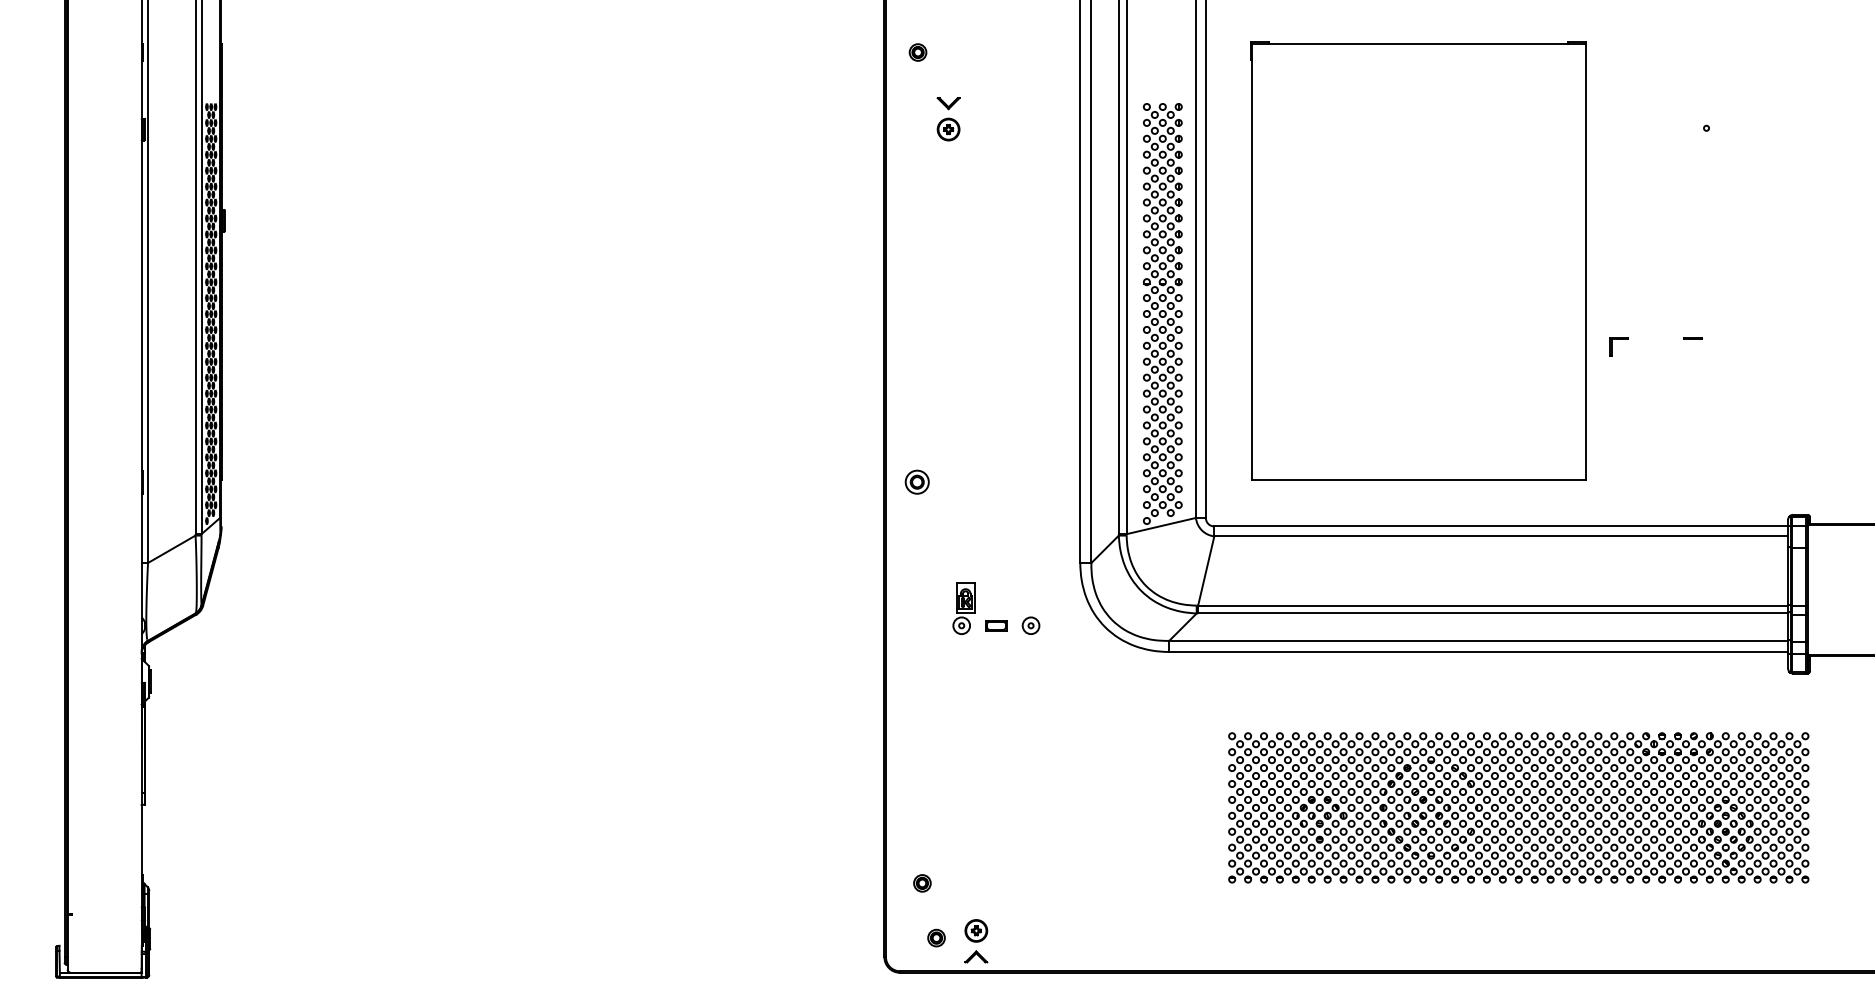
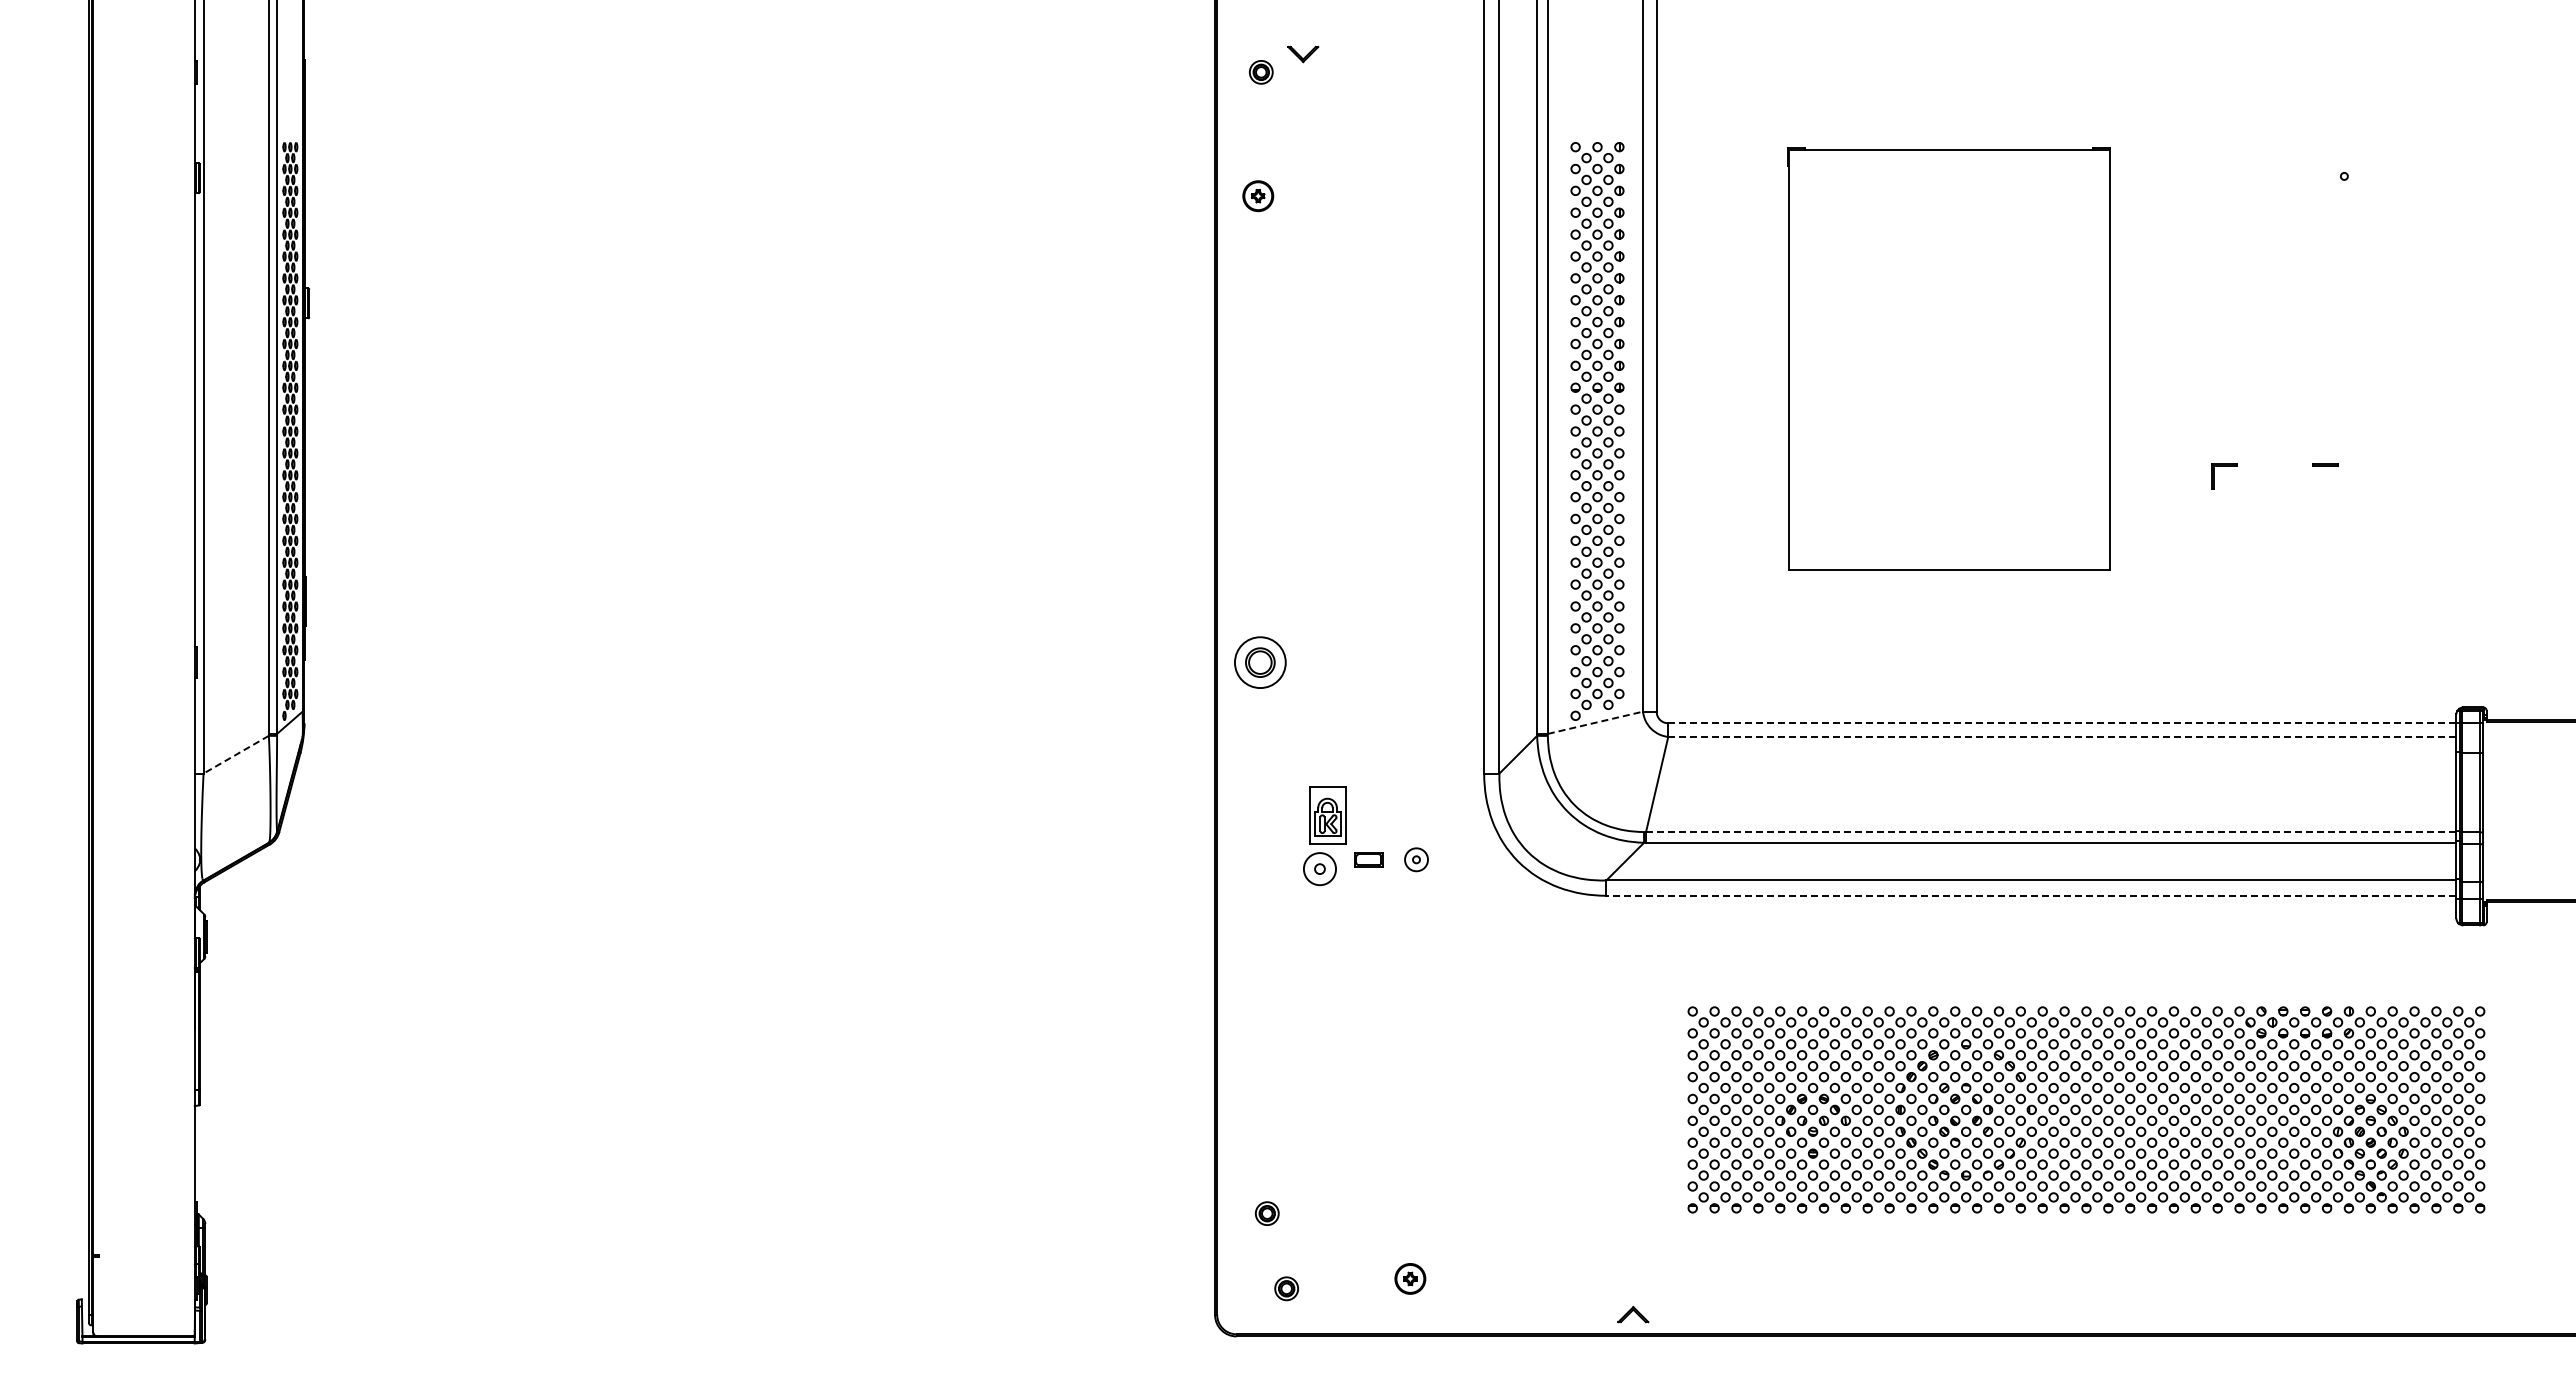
part: (948, 103) -> (1303, 54), moved
part: (948, 129) -> (1258, 196), moved
part: (1418, 260) -> (1948, 358), size x0.7
part: (916, 482) -> (1259, 662), size x1.6
line: (1161, 525) -> (1595, 722), solid -> dashed
line: (1500, 526) -> (2061, 723), solid -> dashed
line: (1500, 536) -> (2061, 736), solid -> dashed
line: (172, 549) -> (236, 754), solid -> dashed
line: (1493, 605) -> (2051, 832), solid -> dashed
part: (964, 608) -> (1324, 836), size x1.4
line: (1478, 651) -> (2031, 895), solid -> dashed
part: (976, 930) -> (1410, 1278), moved
part: (976, 956) -> (1633, 1314), moved

